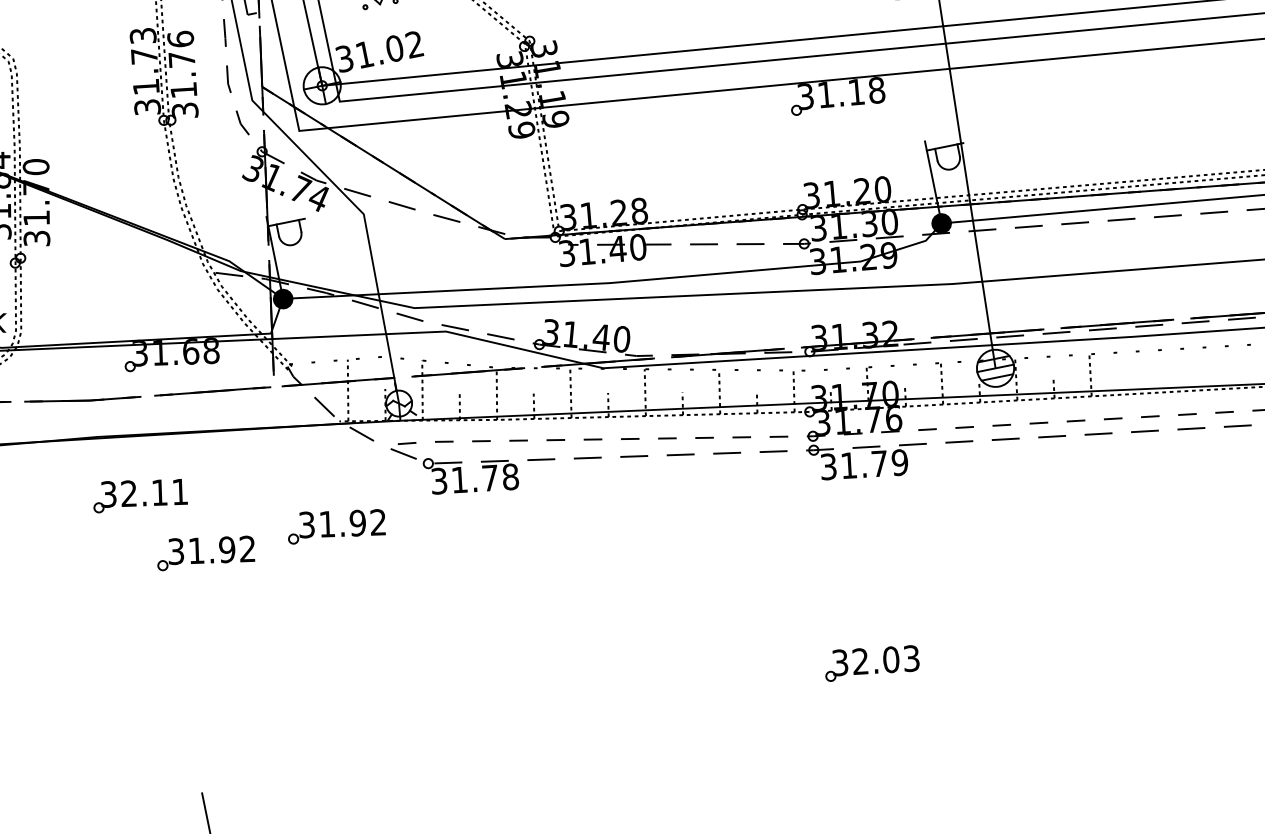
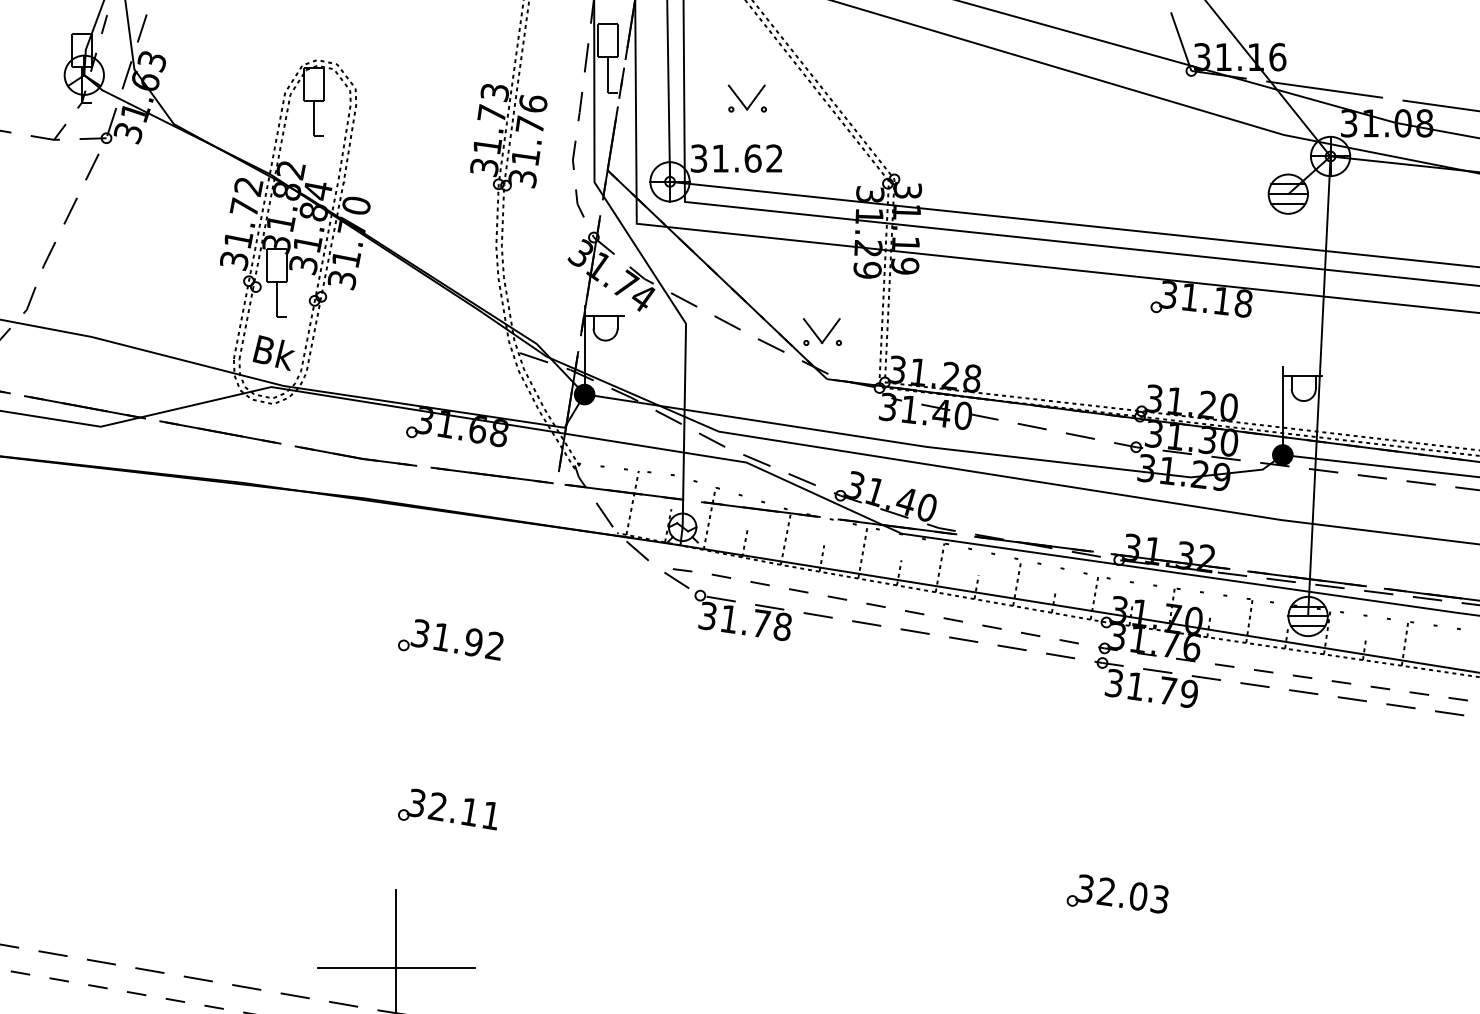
text: (394, 48) -> (752, 158), 31.02 -> 31.62
part: (491, 195) -> (822, 331), added
part: (138, 494) -> (447, 809), moved
part: (329, 524) -> (585, 637), removed

